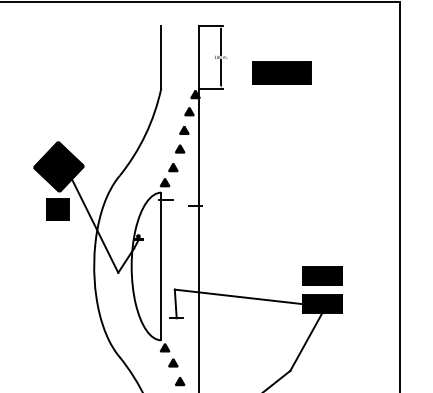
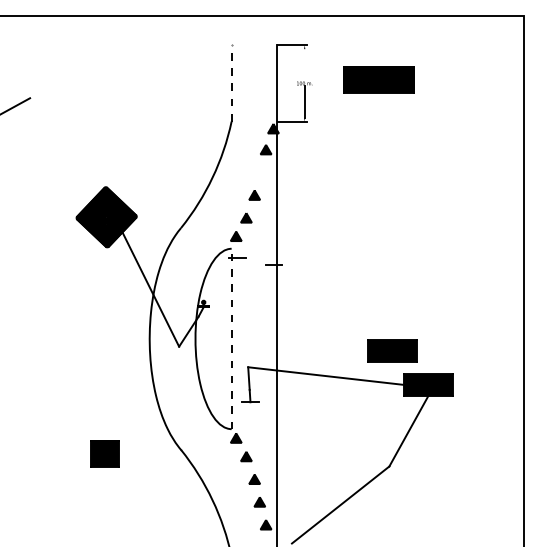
line: (220, 41) -> (304, 64), removed
line: (161, 56) -> (231, 82), solid -> dashed
part: (281, 72) -> (378, 79), moved
part: (184, 130) -> (259, 172), removed
part: (57, 209) -> (104, 453), moved
line: (161, 266) -> (231, 338), solid -> dashed
part: (322, 275) -> (392, 350), moved

